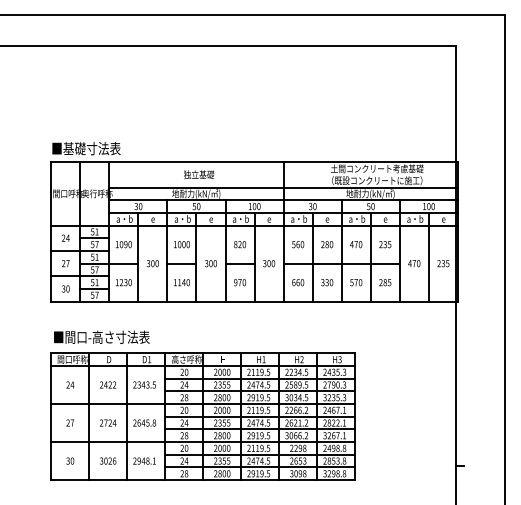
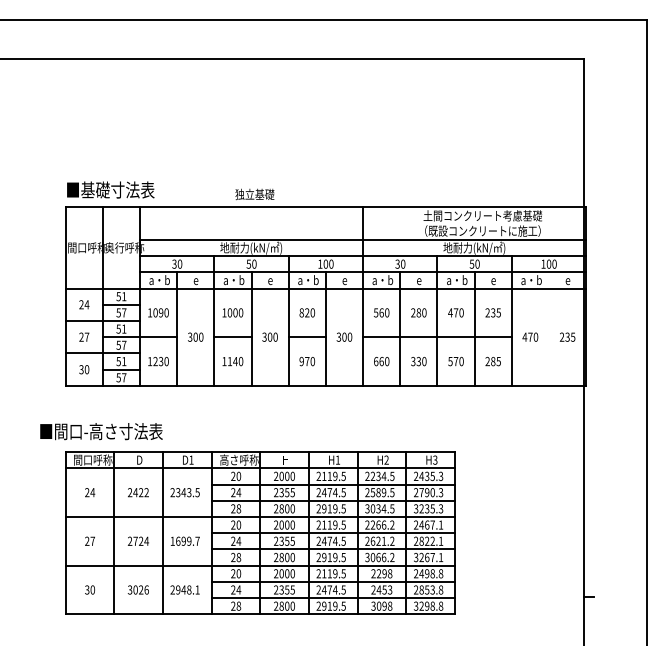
text: (198, 174) -> (254, 194), moved
line: (429, 256) -> (549, 328), removed
text: (101, 337) -> (101, 431), moved
text: (144, 422) -> (184, 540), 2645.8 -> 1699.7
text: (295, 460) -> (378, 589), 2653 -> 2453

